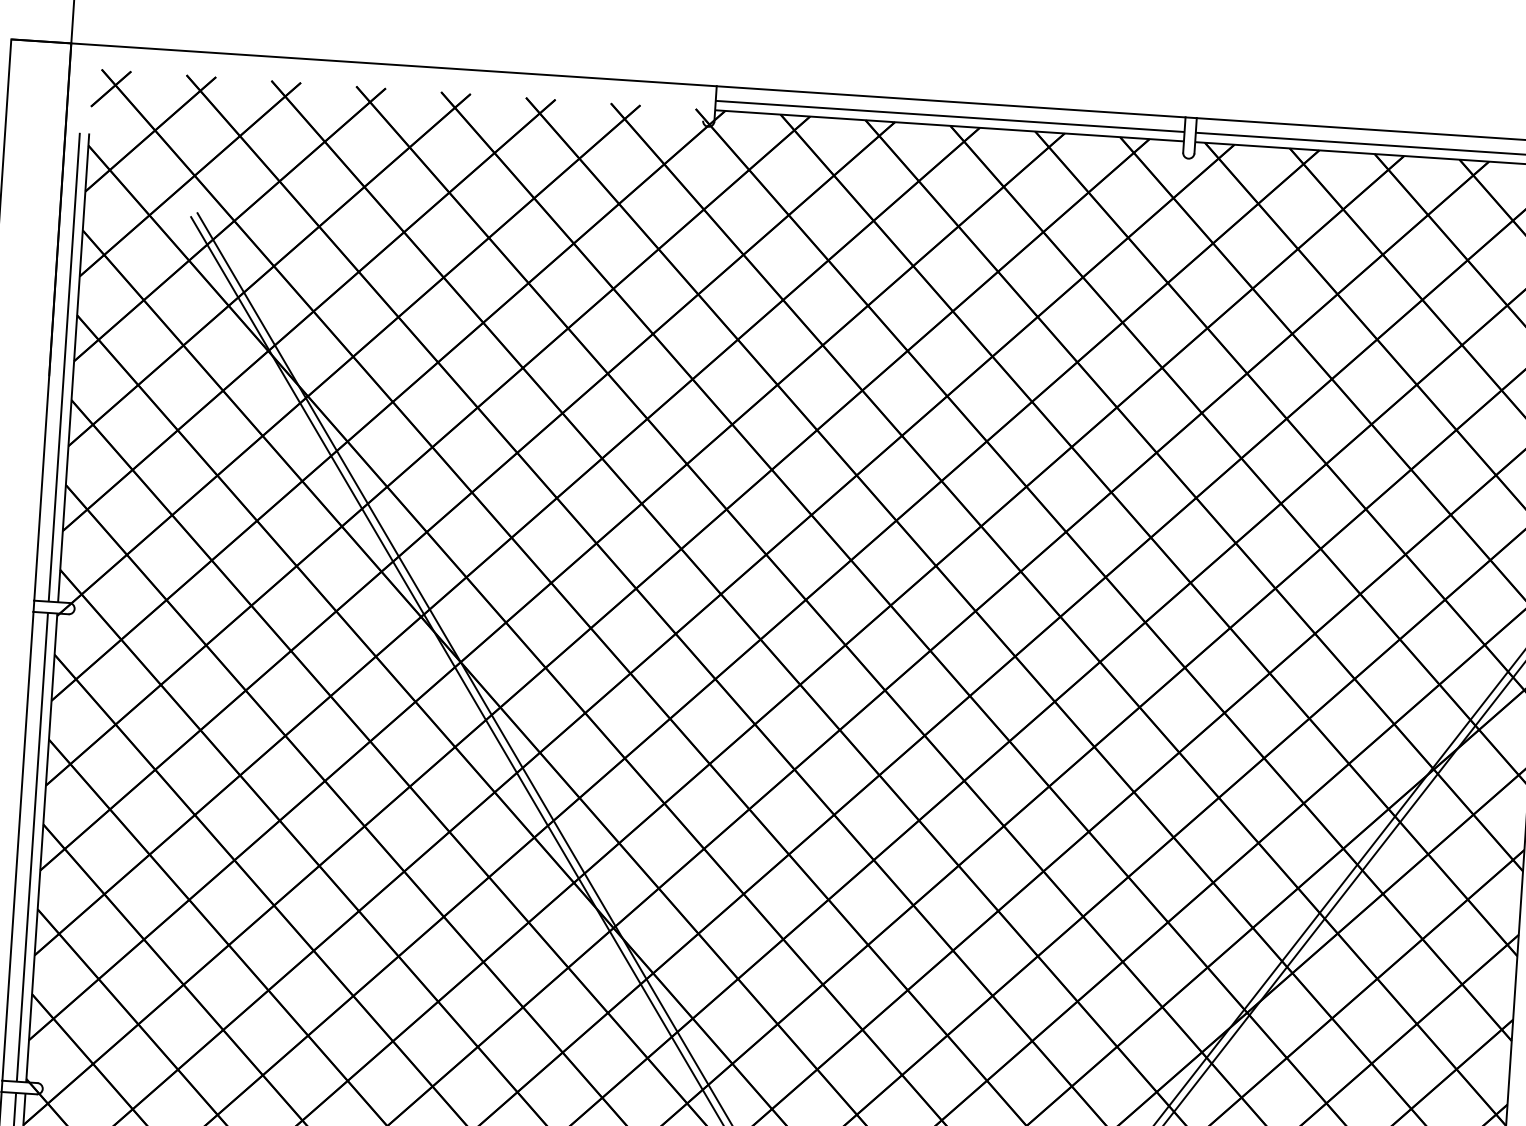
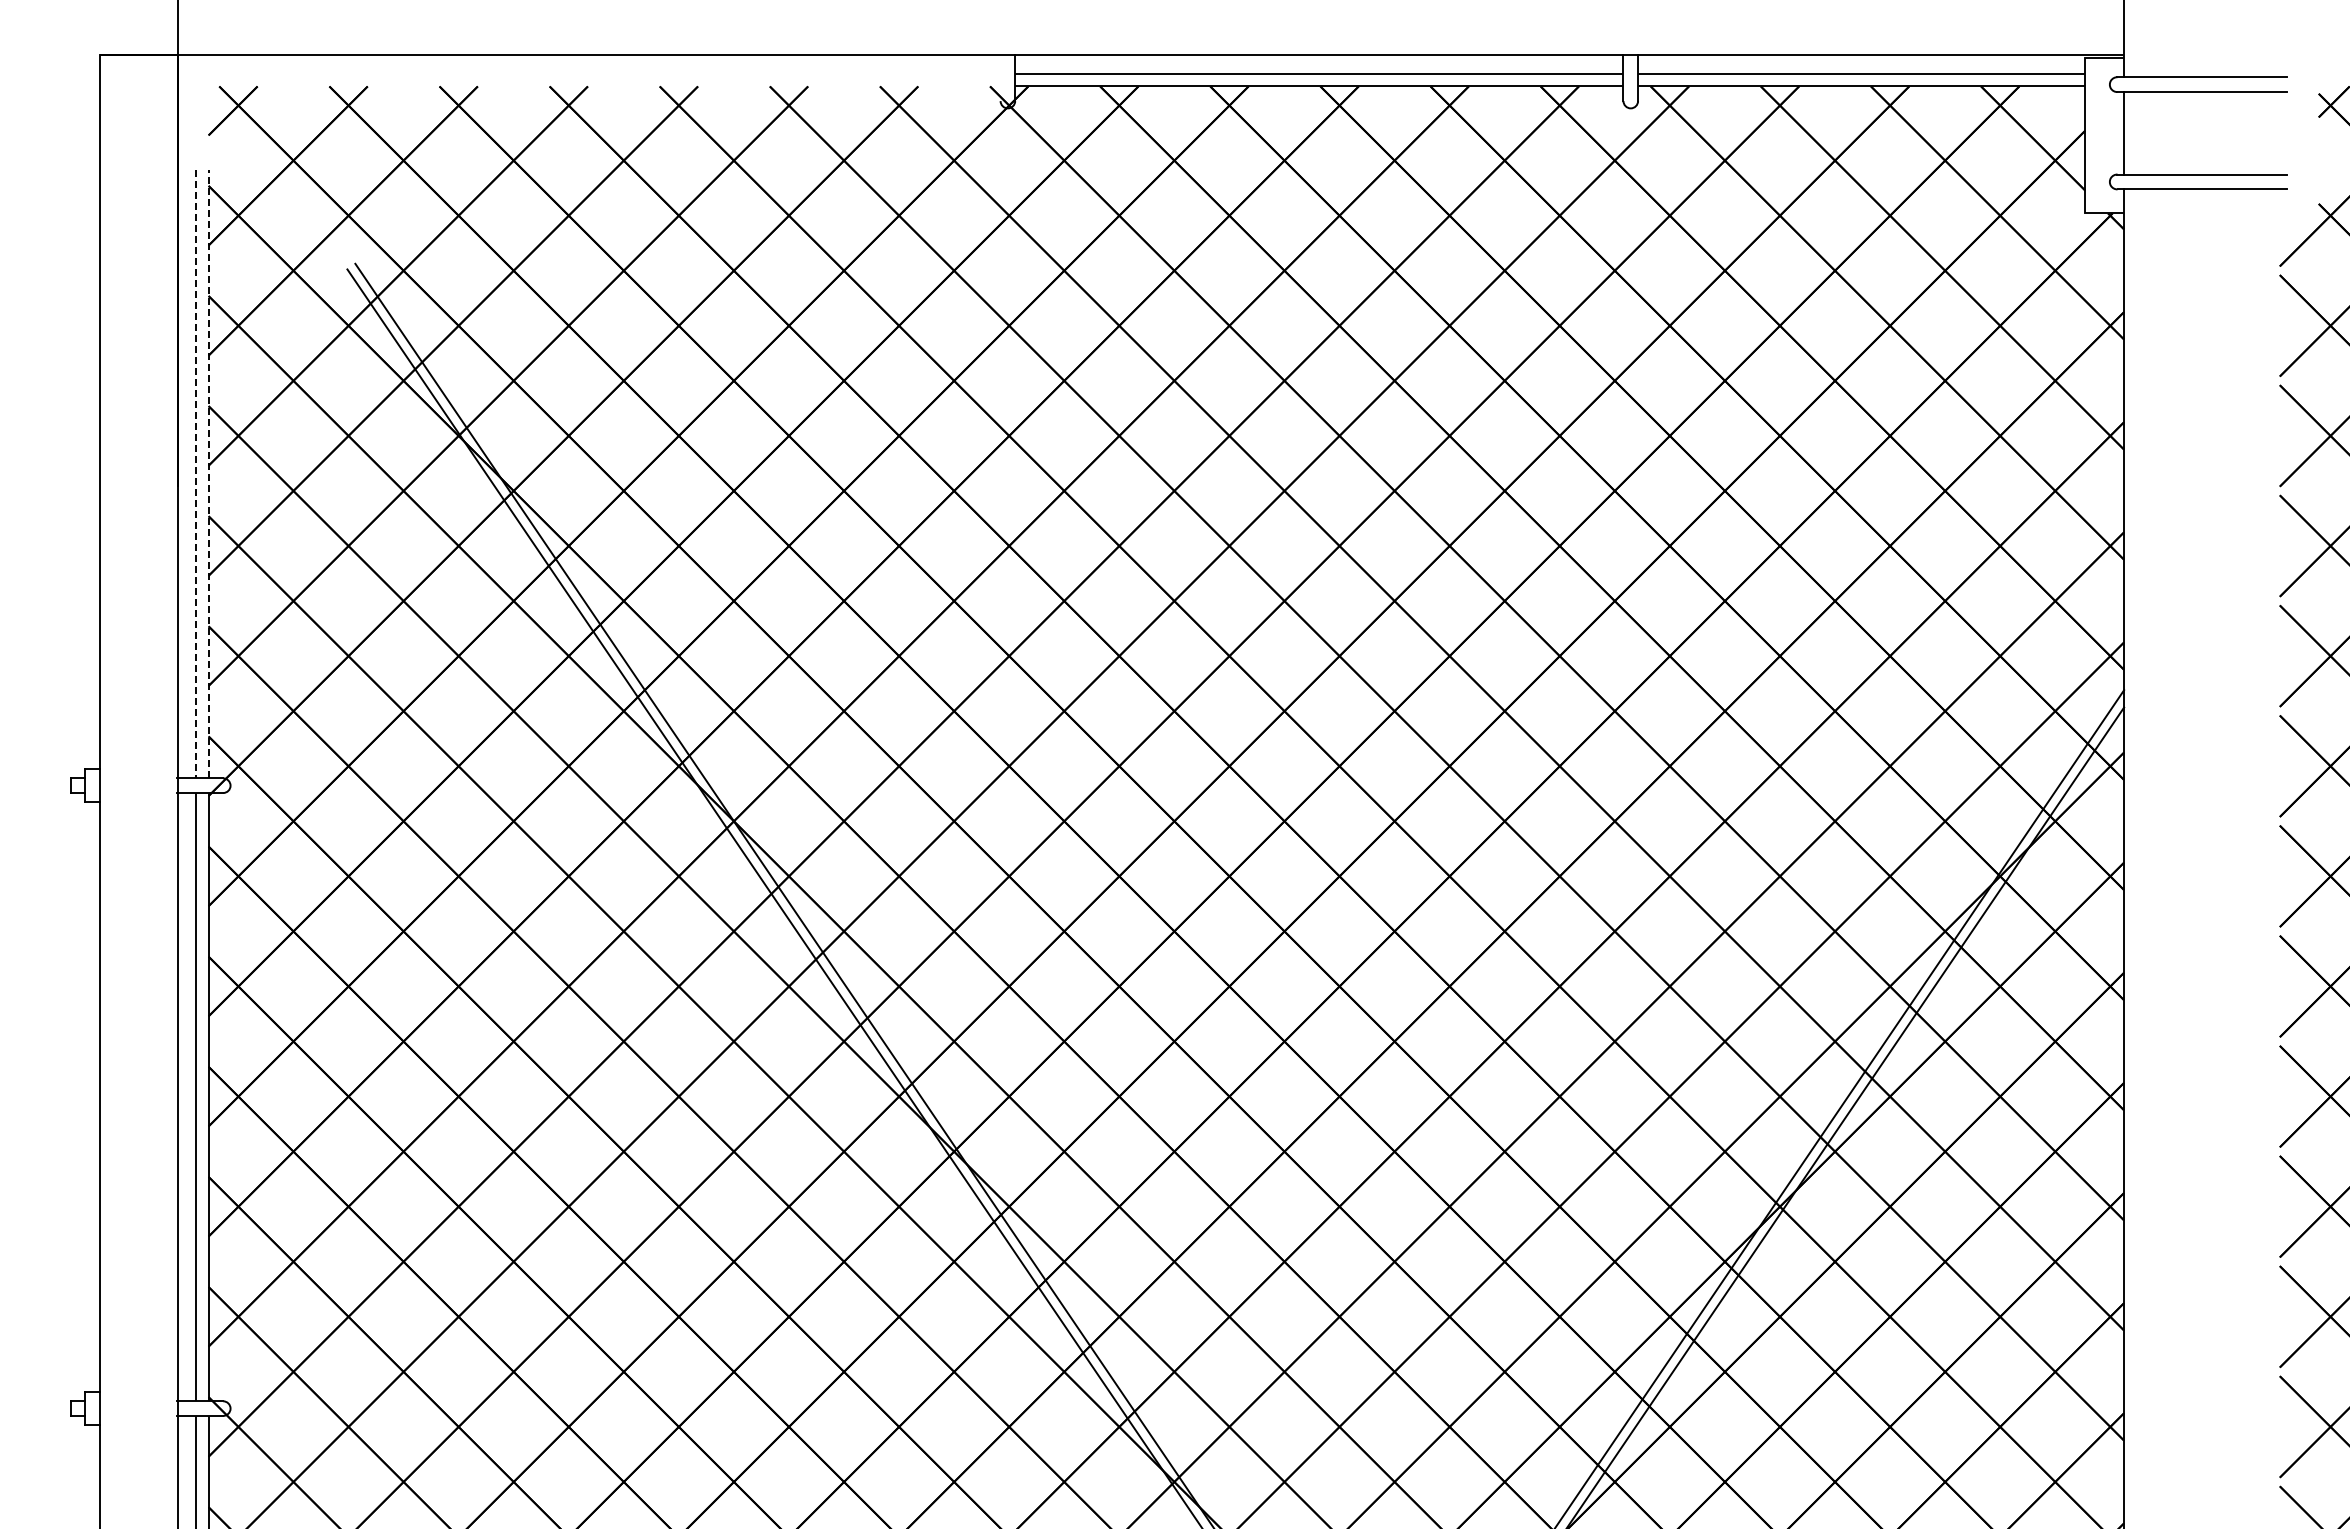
line: (64, 367) -> (196, 474), solid -> dashed
line: (73, 367) -> (208, 473), solid -> dashed

